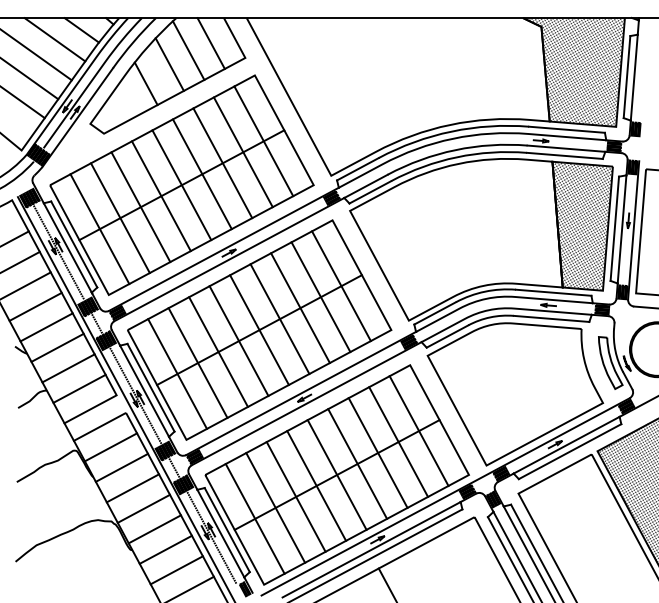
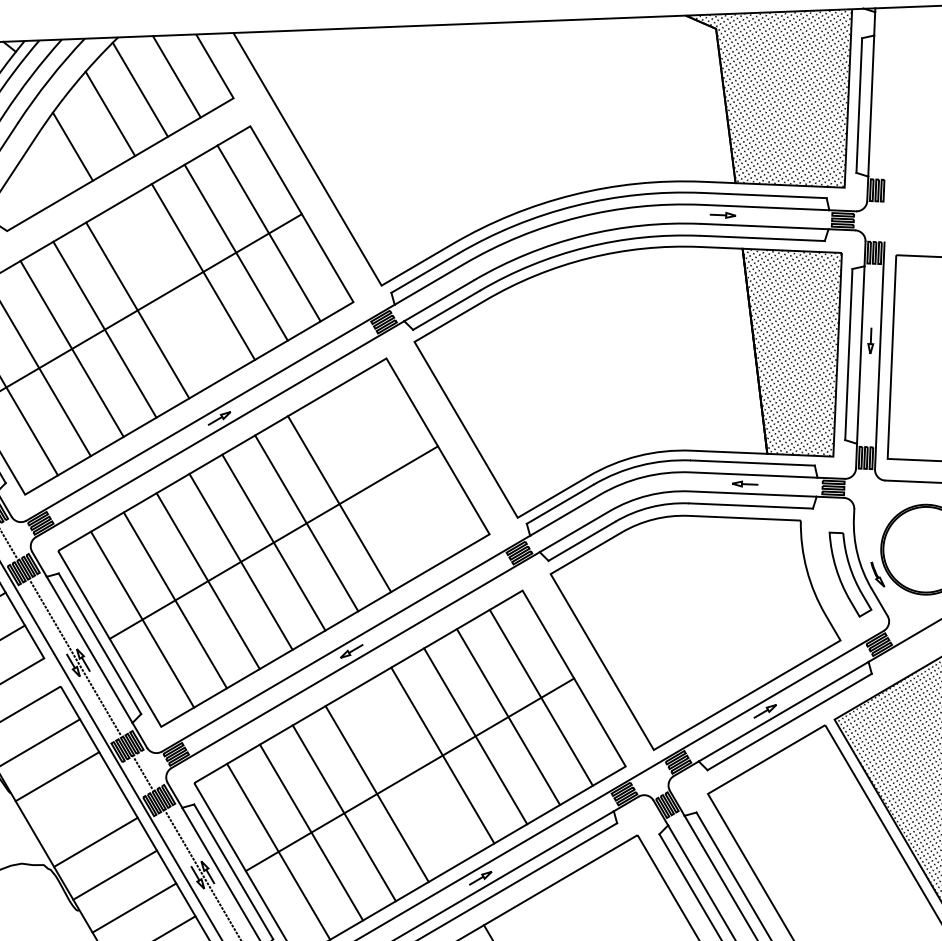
line: (201, 174) -> (169, 291), removed
line: (341, 286) -> (405, 466), removed
line: (320, 297) -> (371, 485), removed
line: (336, 474) -> (408, 774), removed
line: (132, 488) -> (76, 809), removed

